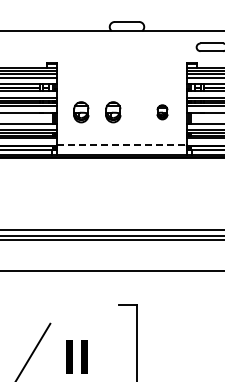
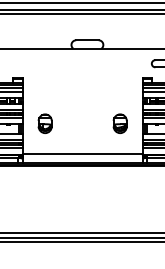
part: (113, 112) -> (74, 123), removed
part: (162, 112) -> (120, 123), size x1.43
line: (121, 144) -> (82, 153), dashed -> solid

